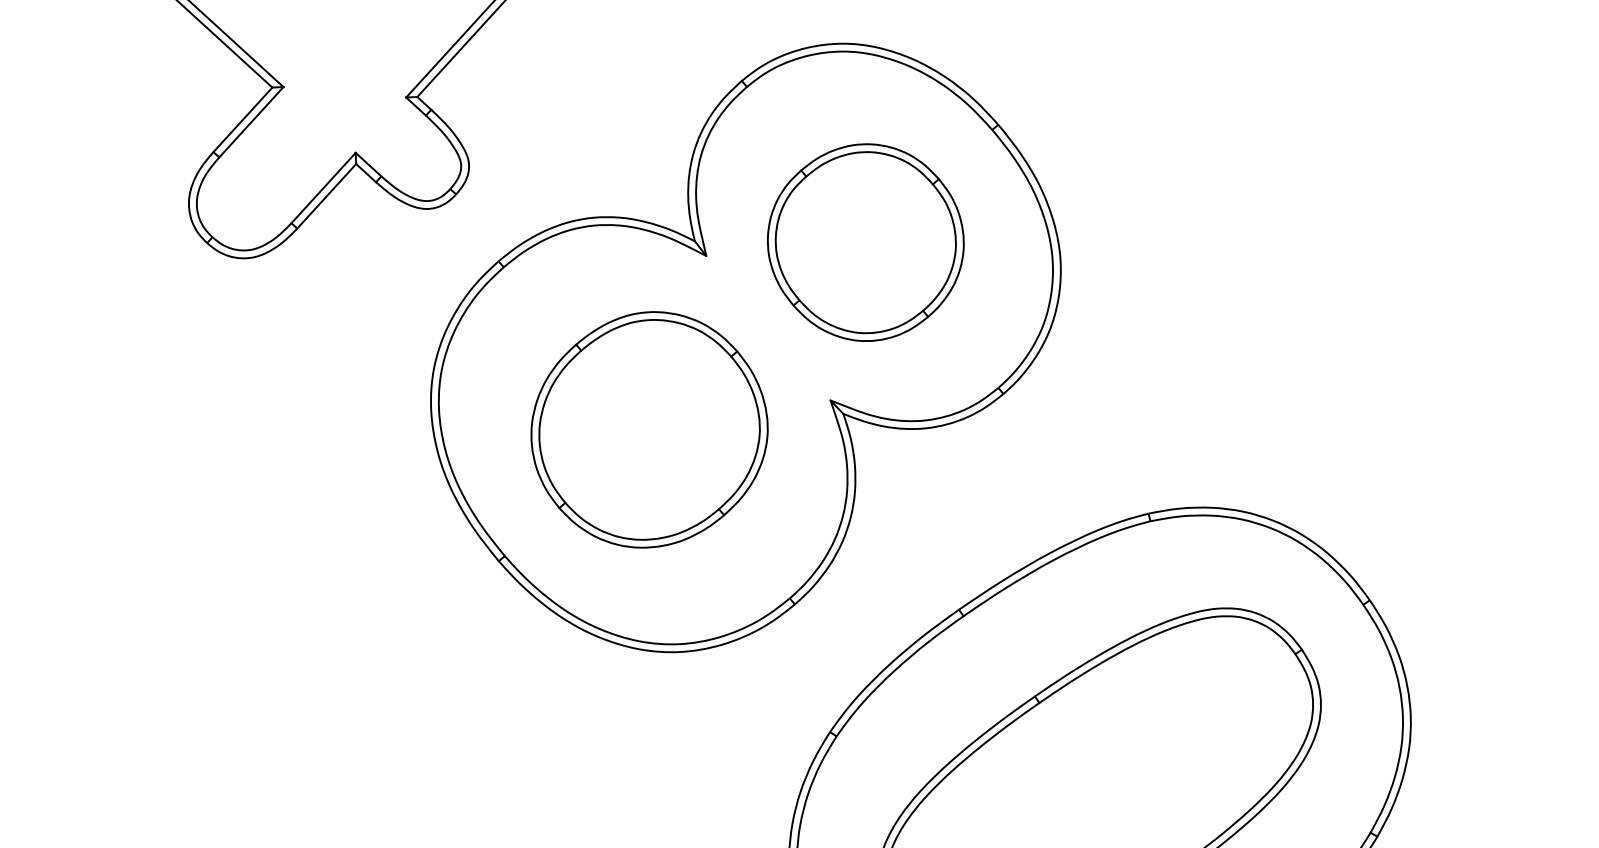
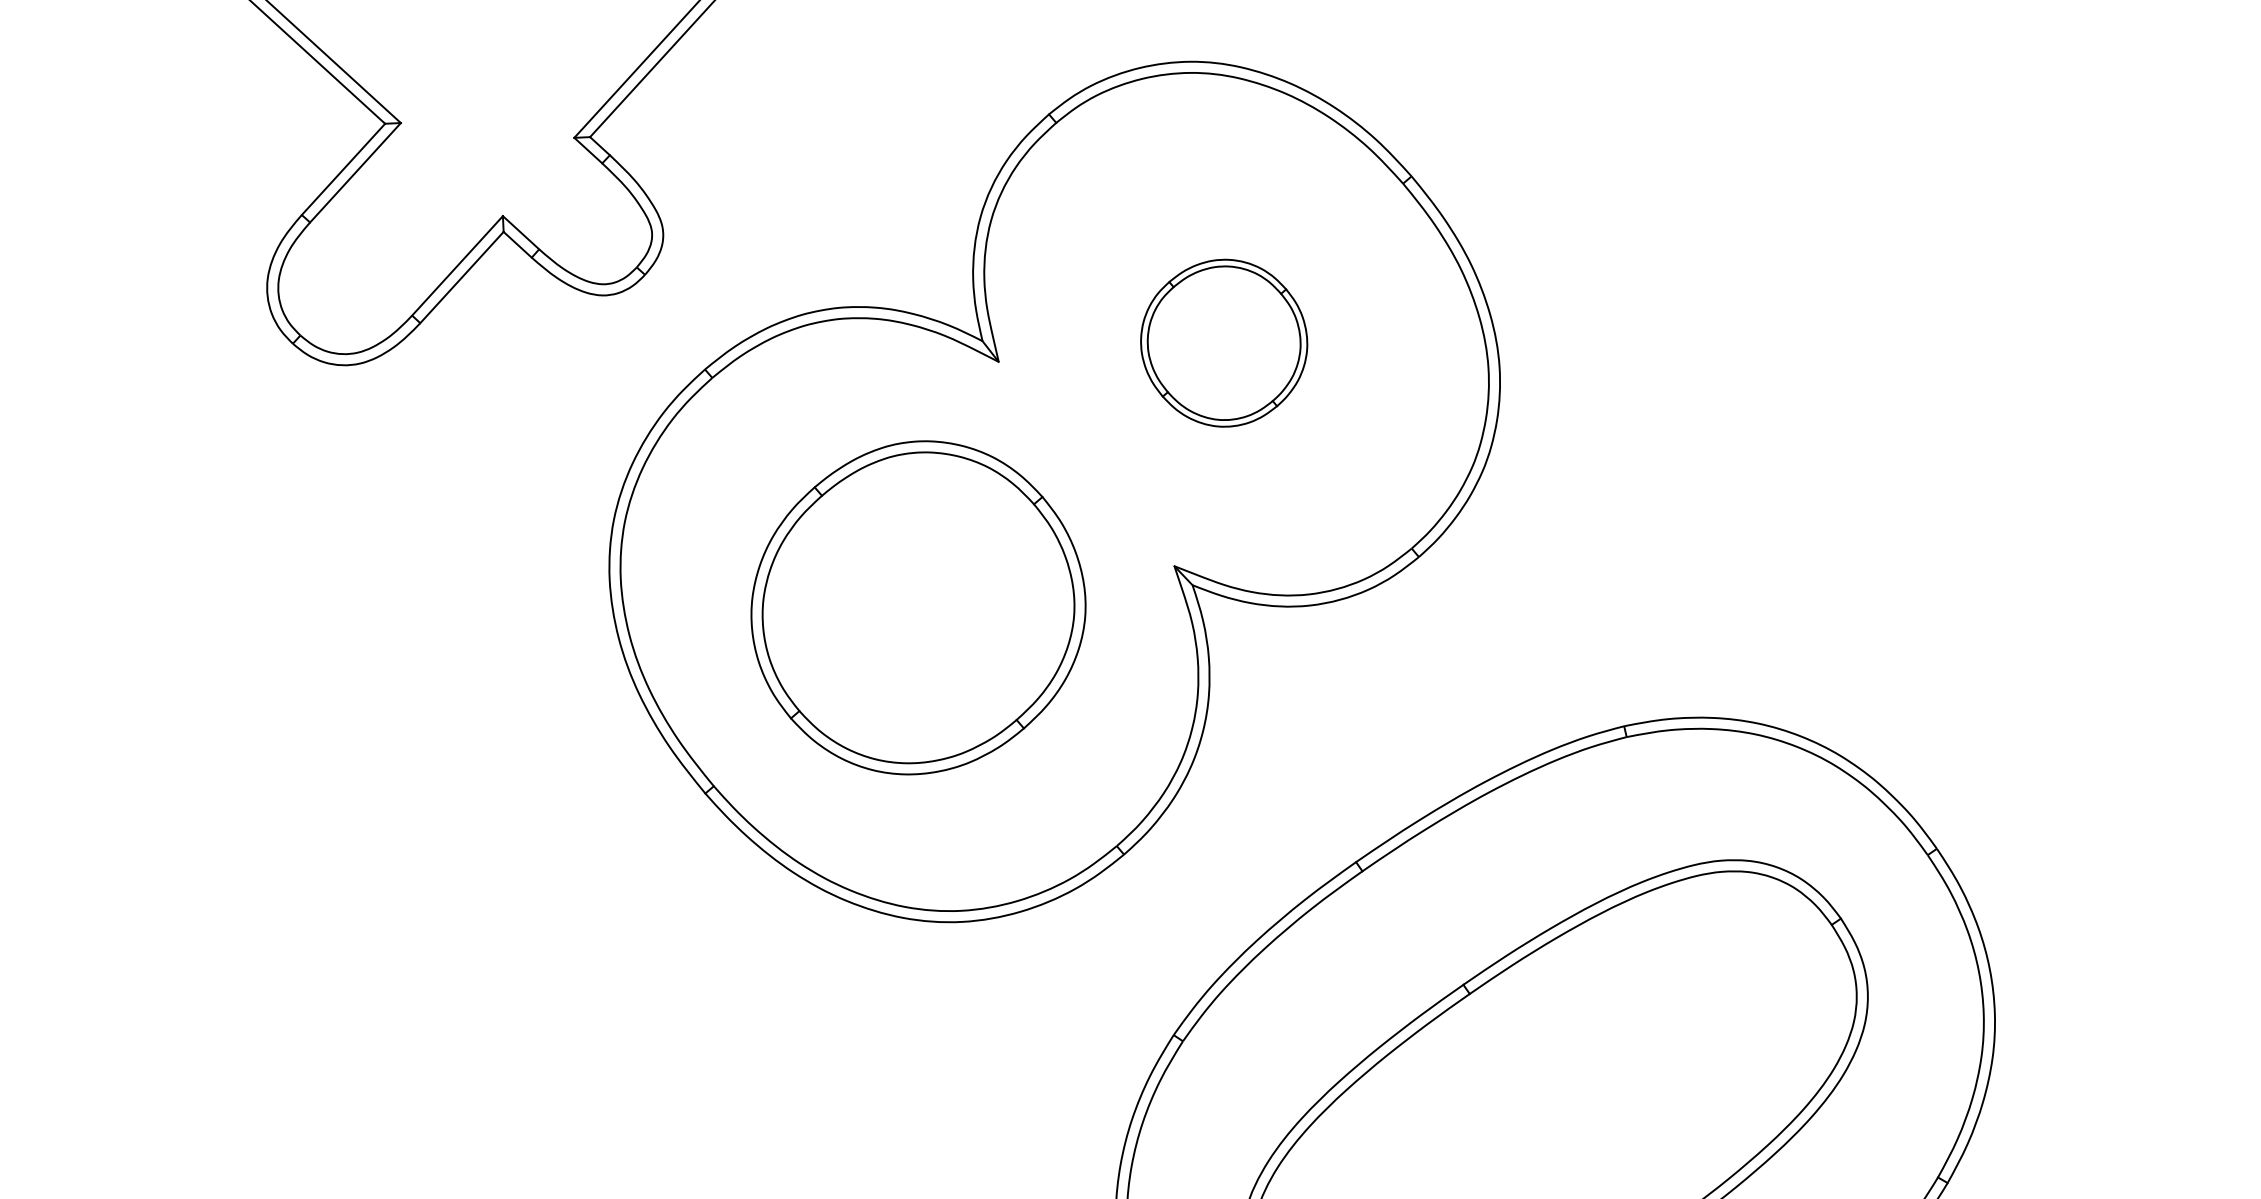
part: (865, 242) -> (1223, 343), size x0.6

